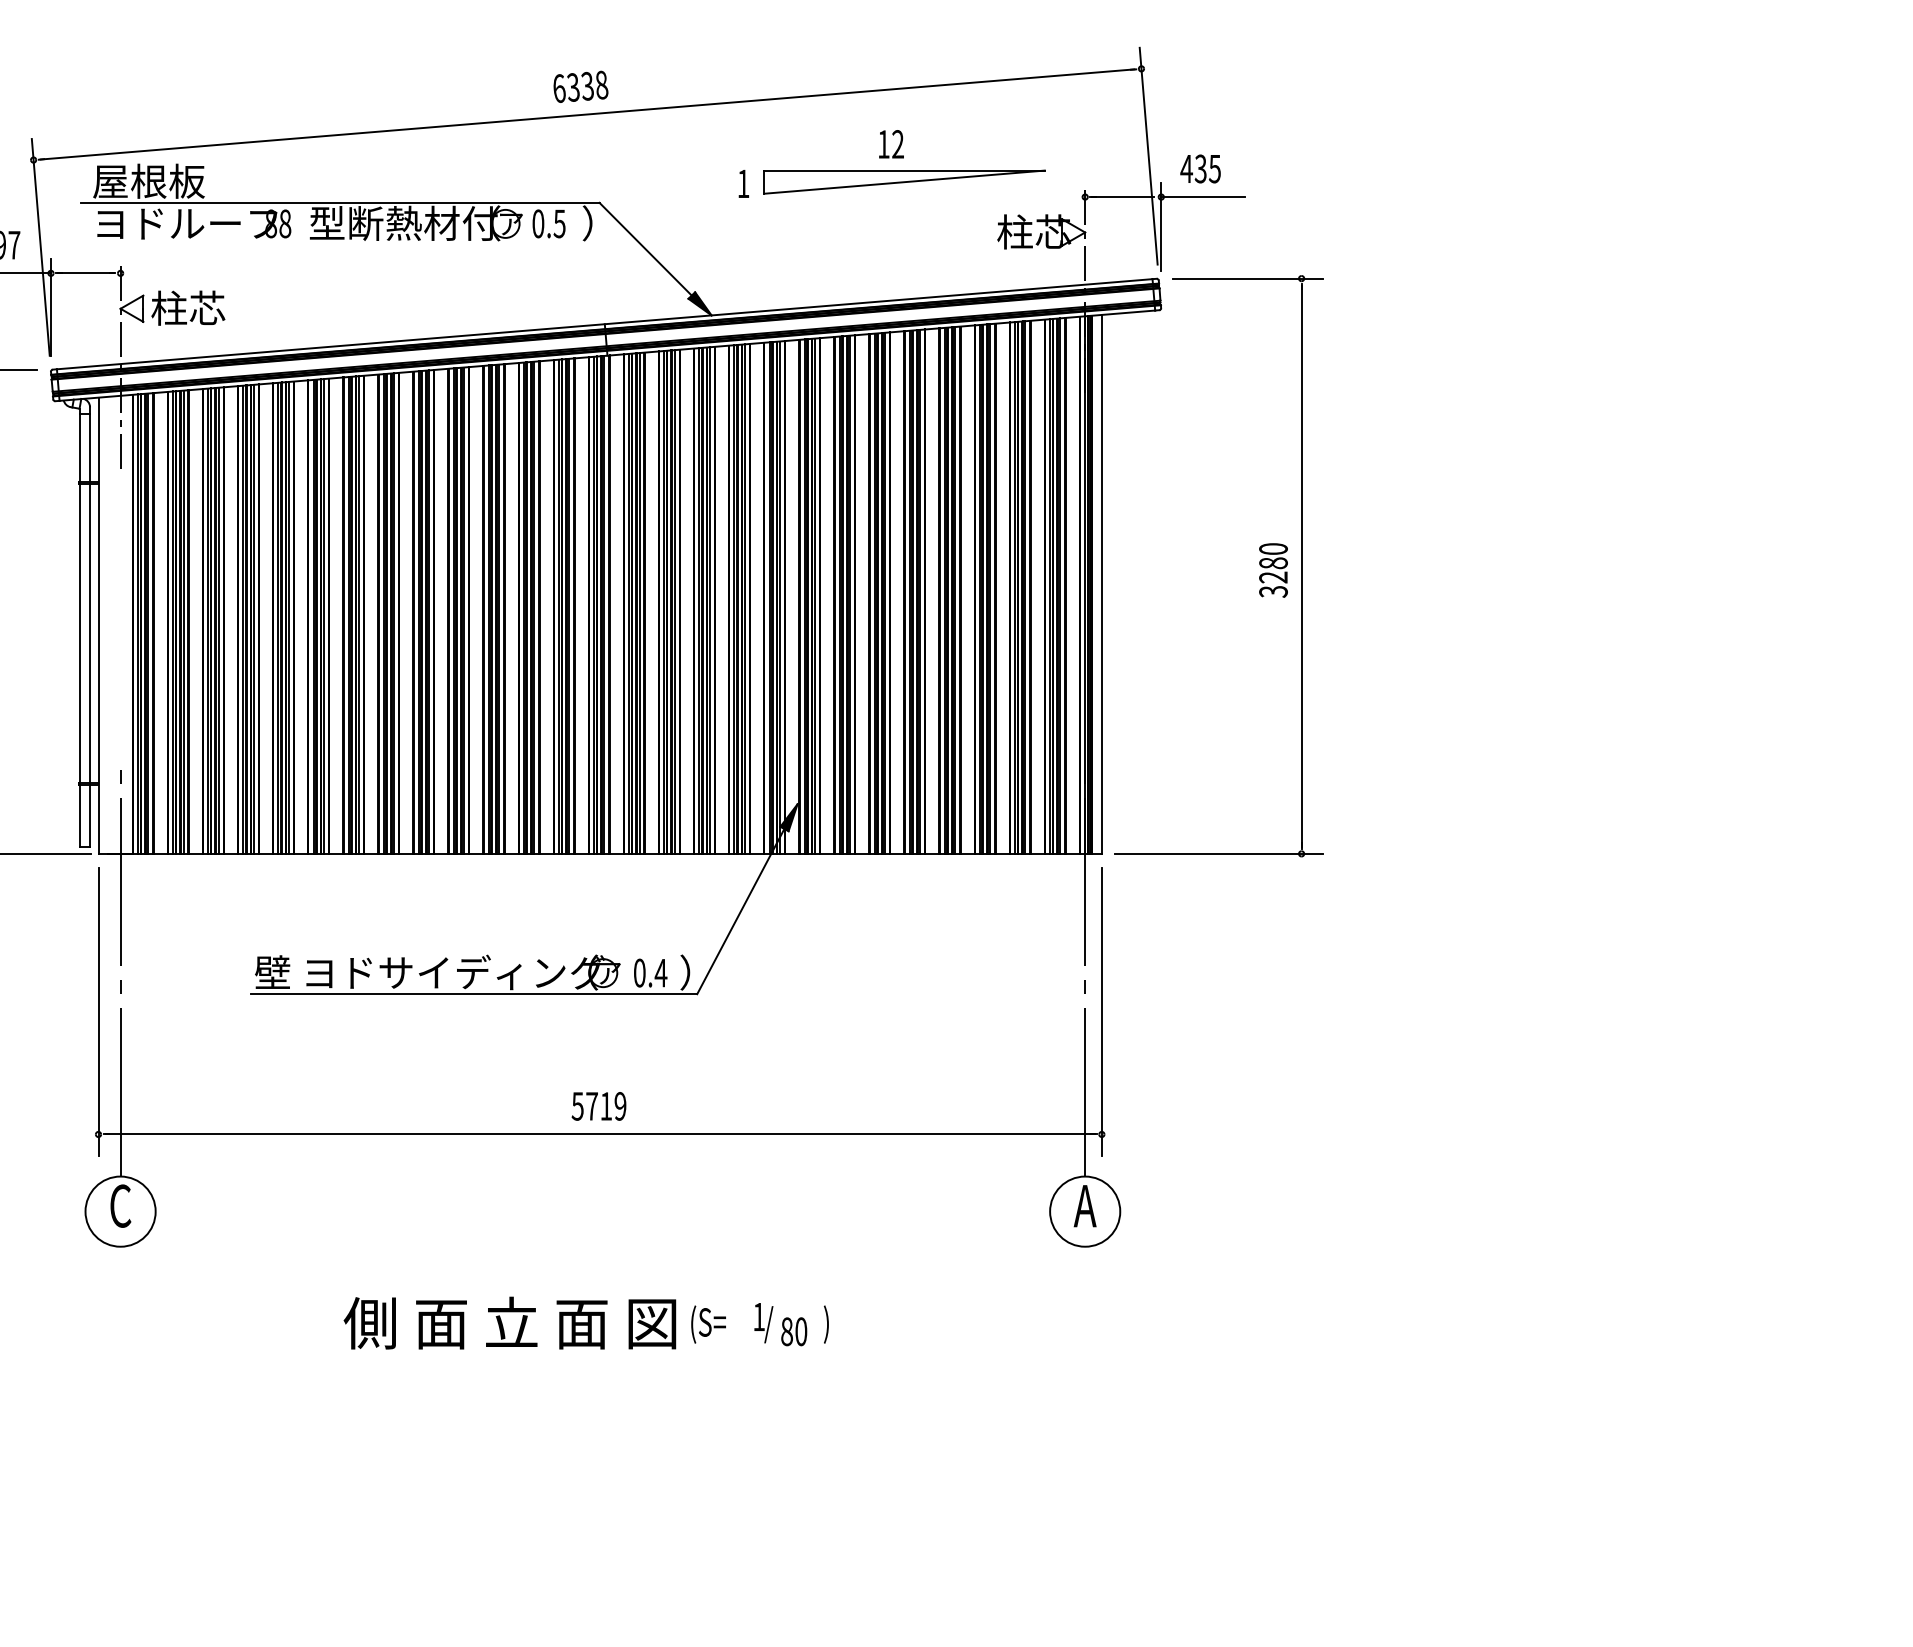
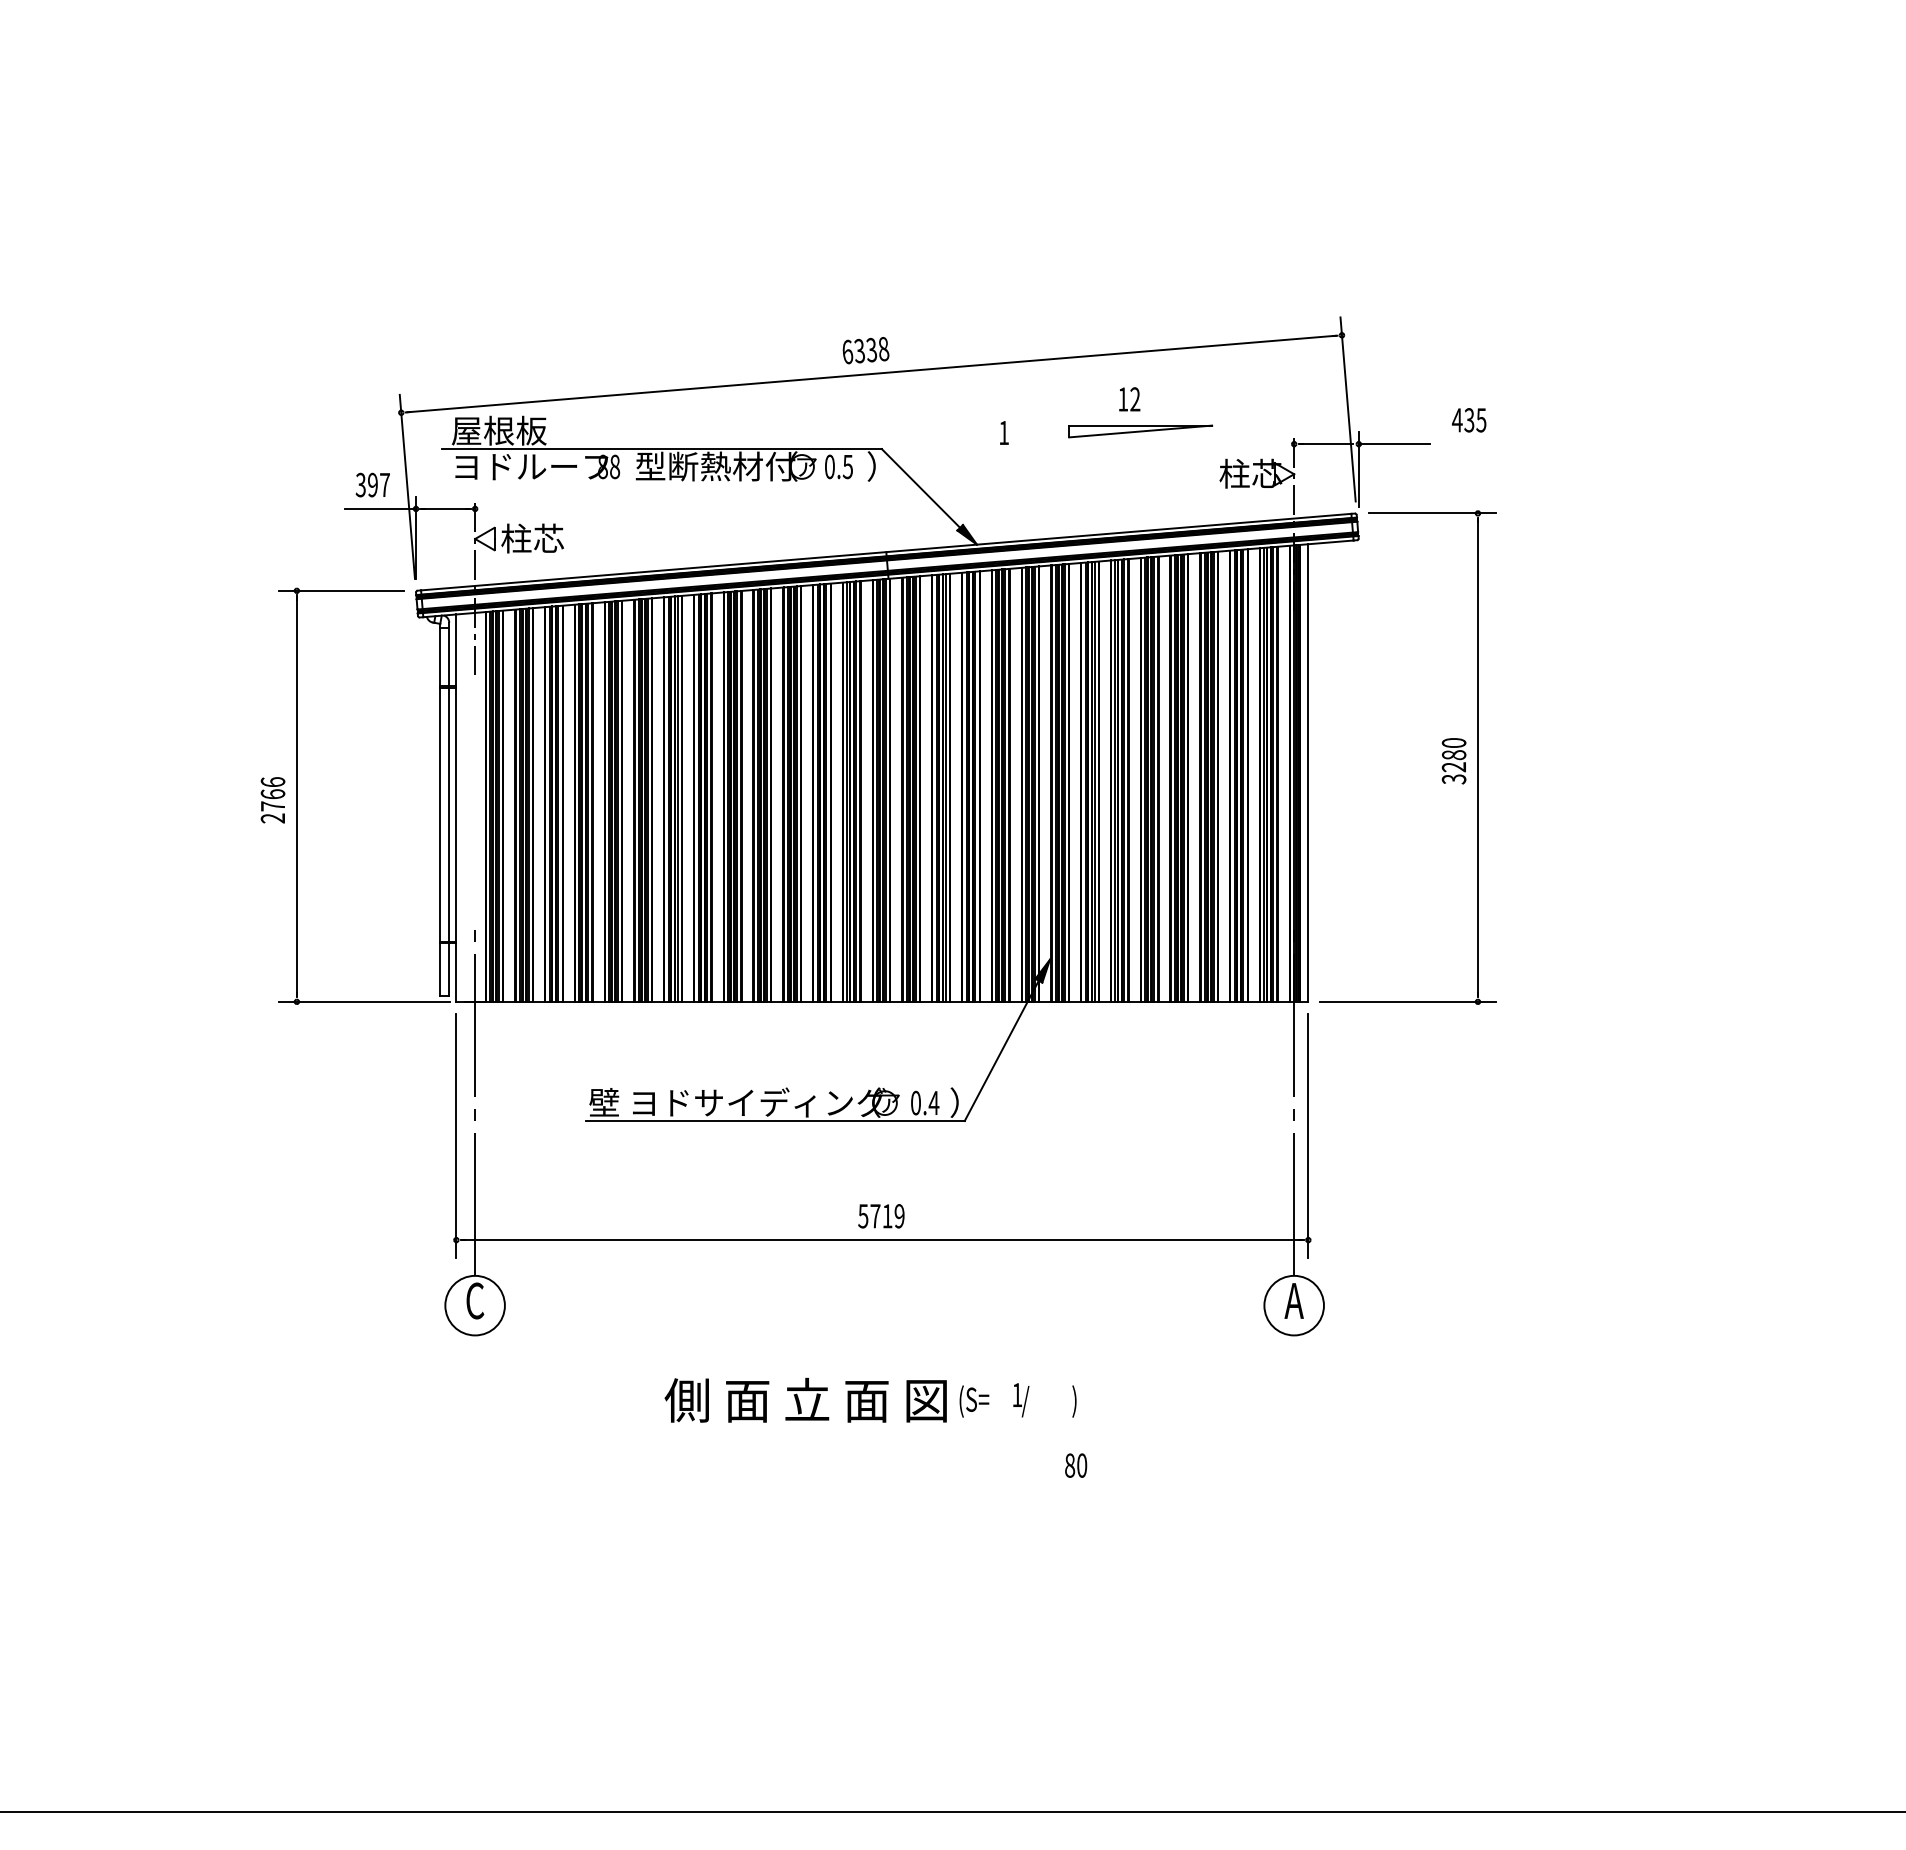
text: (1200, 169) -> (1469, 420), moved
part: (904, 182) -> (1140, 431), size x0.6
text: (794, 1331) -> (1076, 1465), moved

